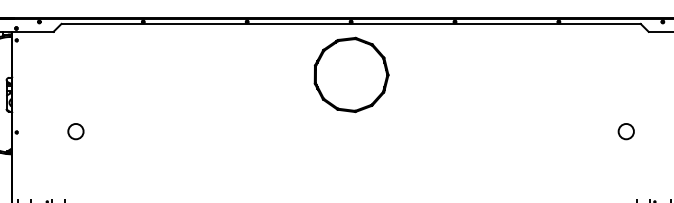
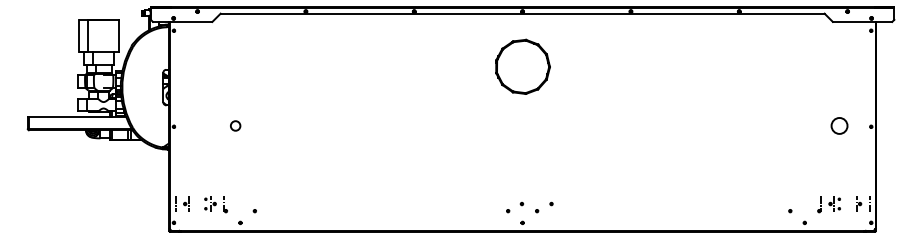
part: (350, 74) -> (522, 66), size x0.7
circle: (75, 131) -> (235, 125), size x0.6
circle: (626, 131) -> (839, 125), moved

